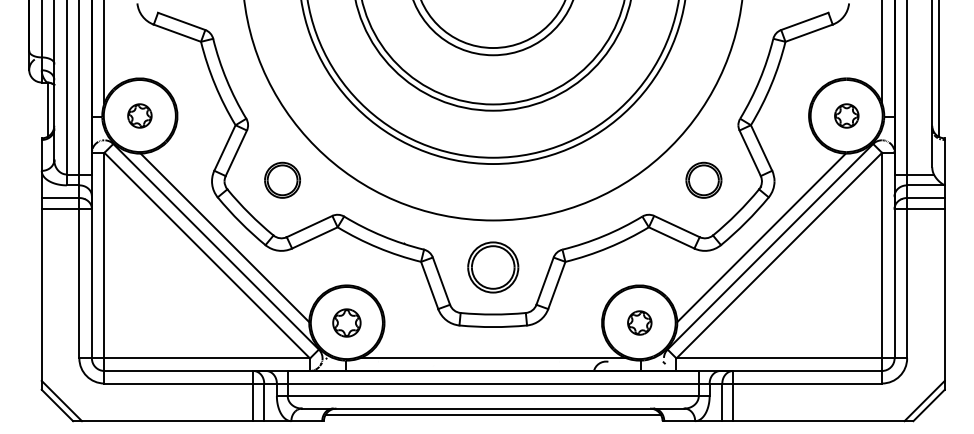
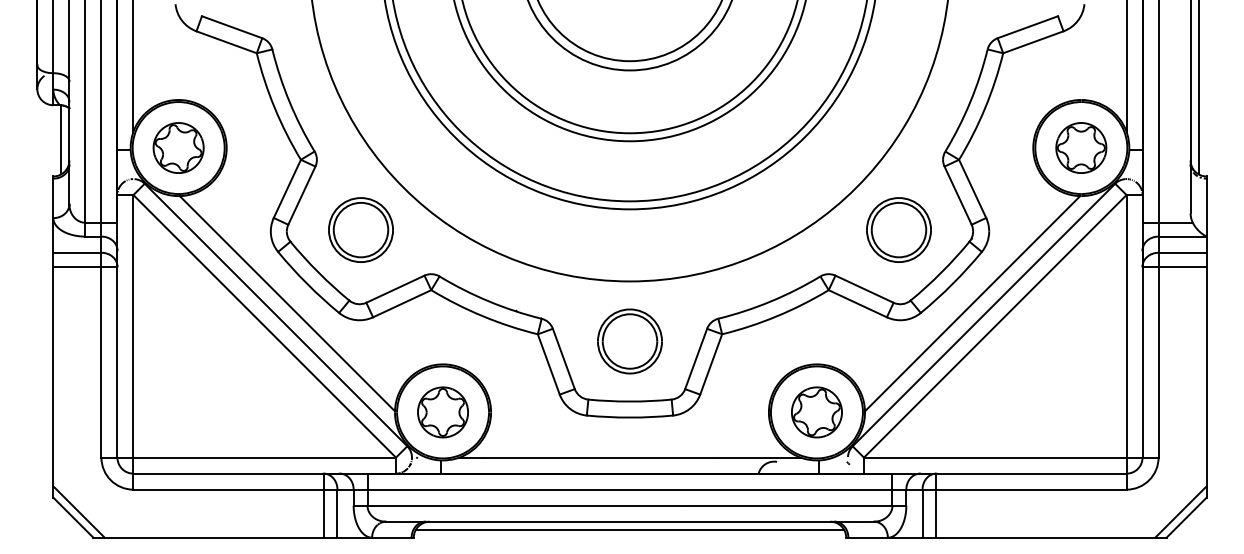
part: (139, 115) -> (178, 147), size x1.67
part: (846, 115) -> (1081, 147), size x1.67
part: (282, 180) -> (360, 230), size x1.43
part: (703, 180) -> (898, 230), size x1.43
part: (346, 322) -> (442, 411), size x1.43
part: (639, 322) -> (816, 411), size x1.67

